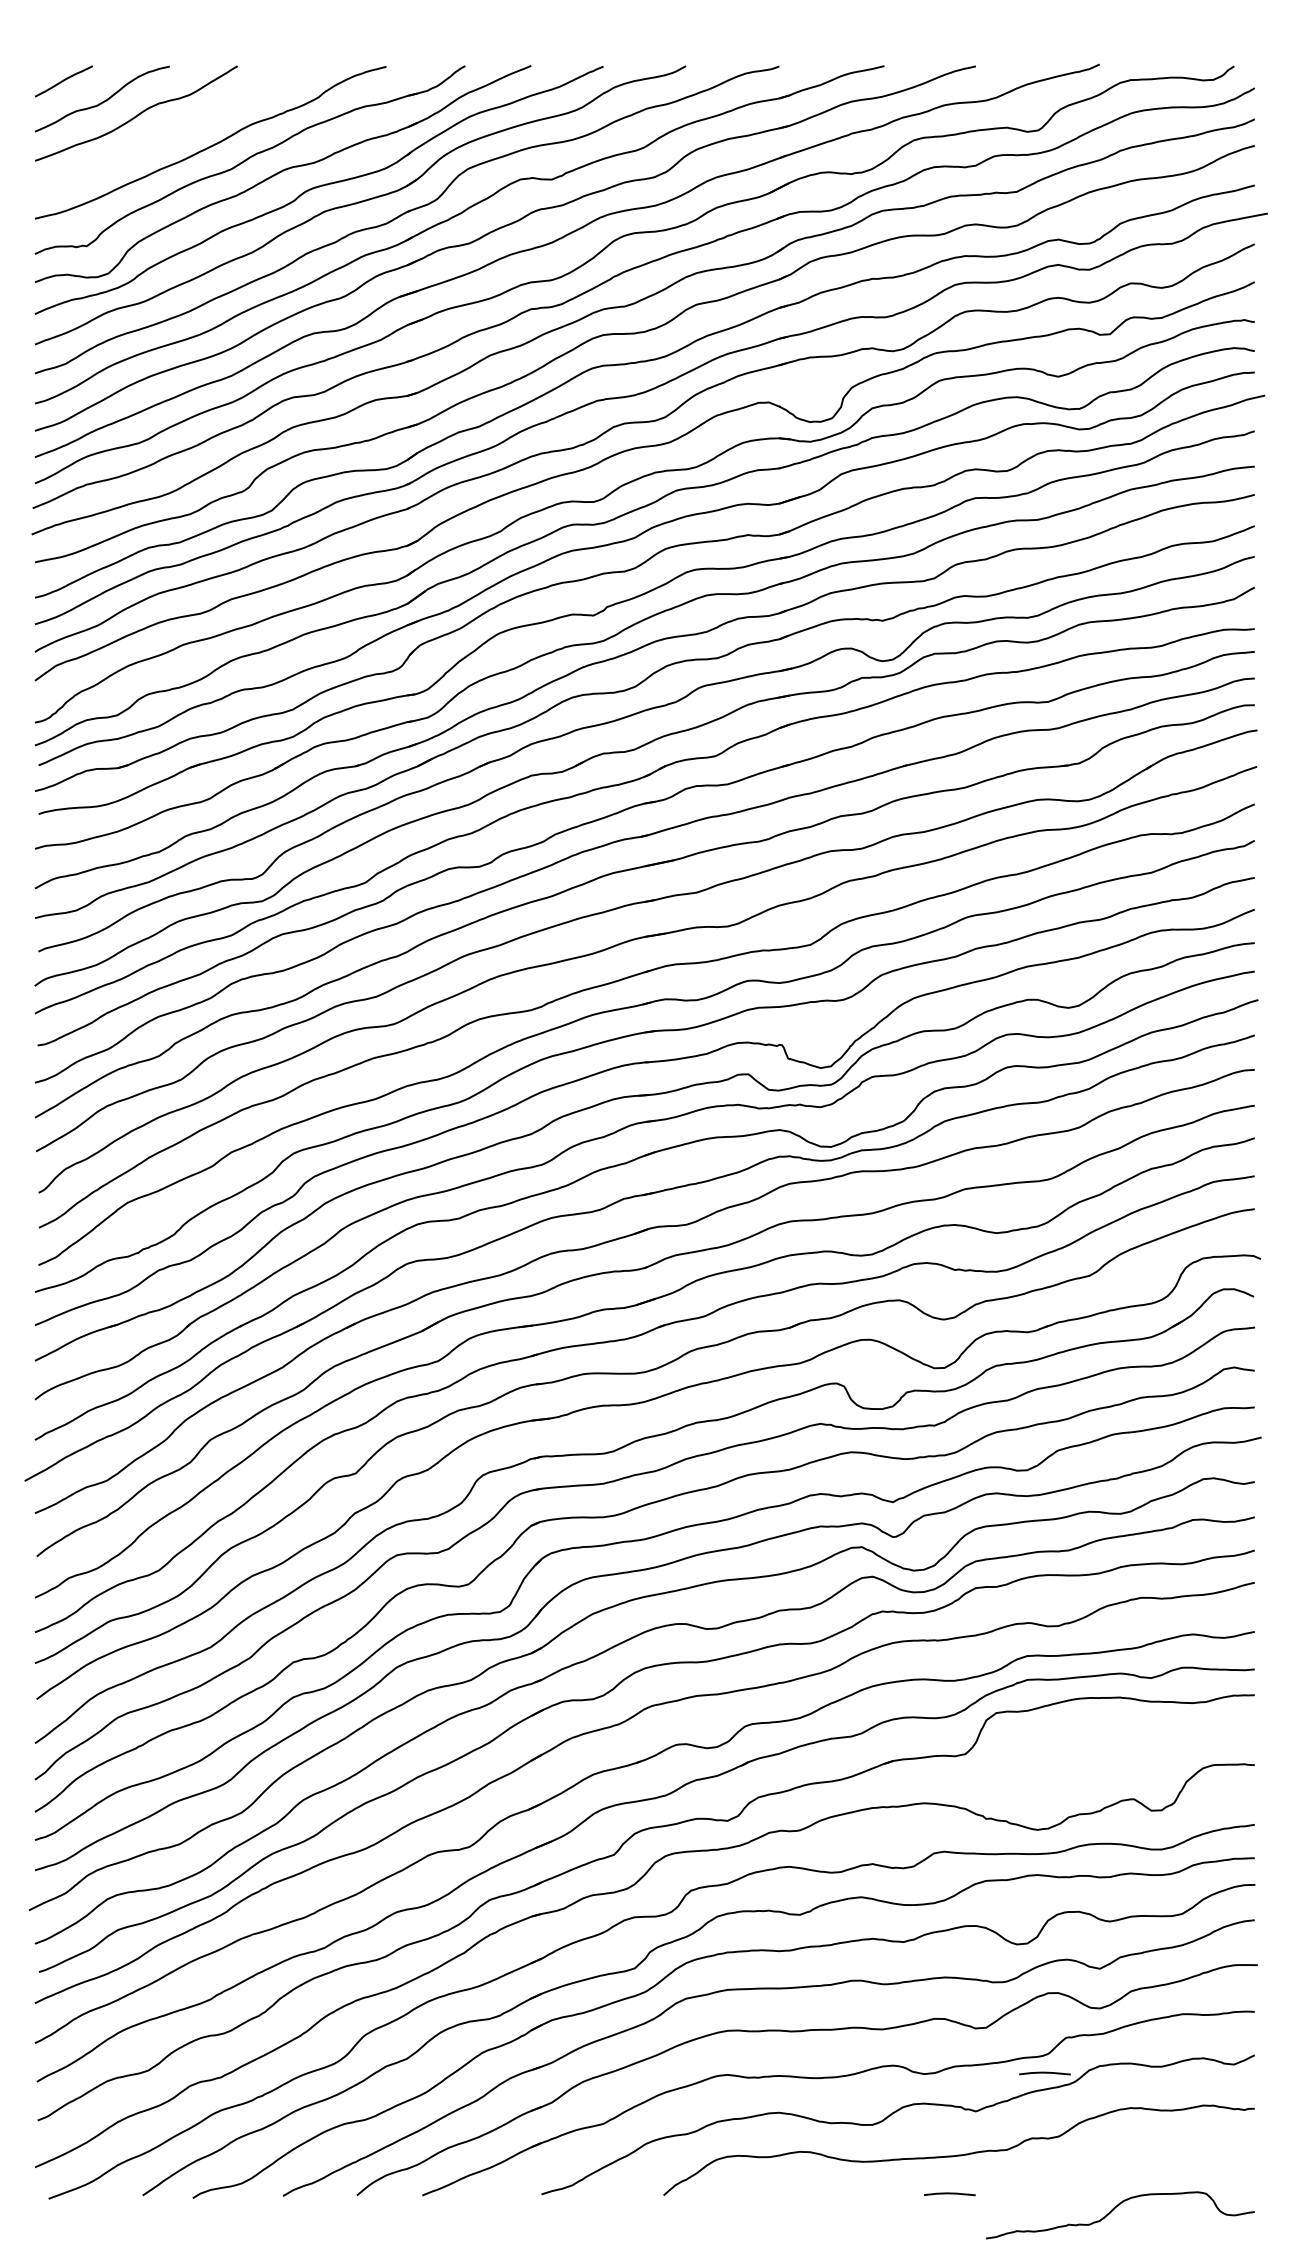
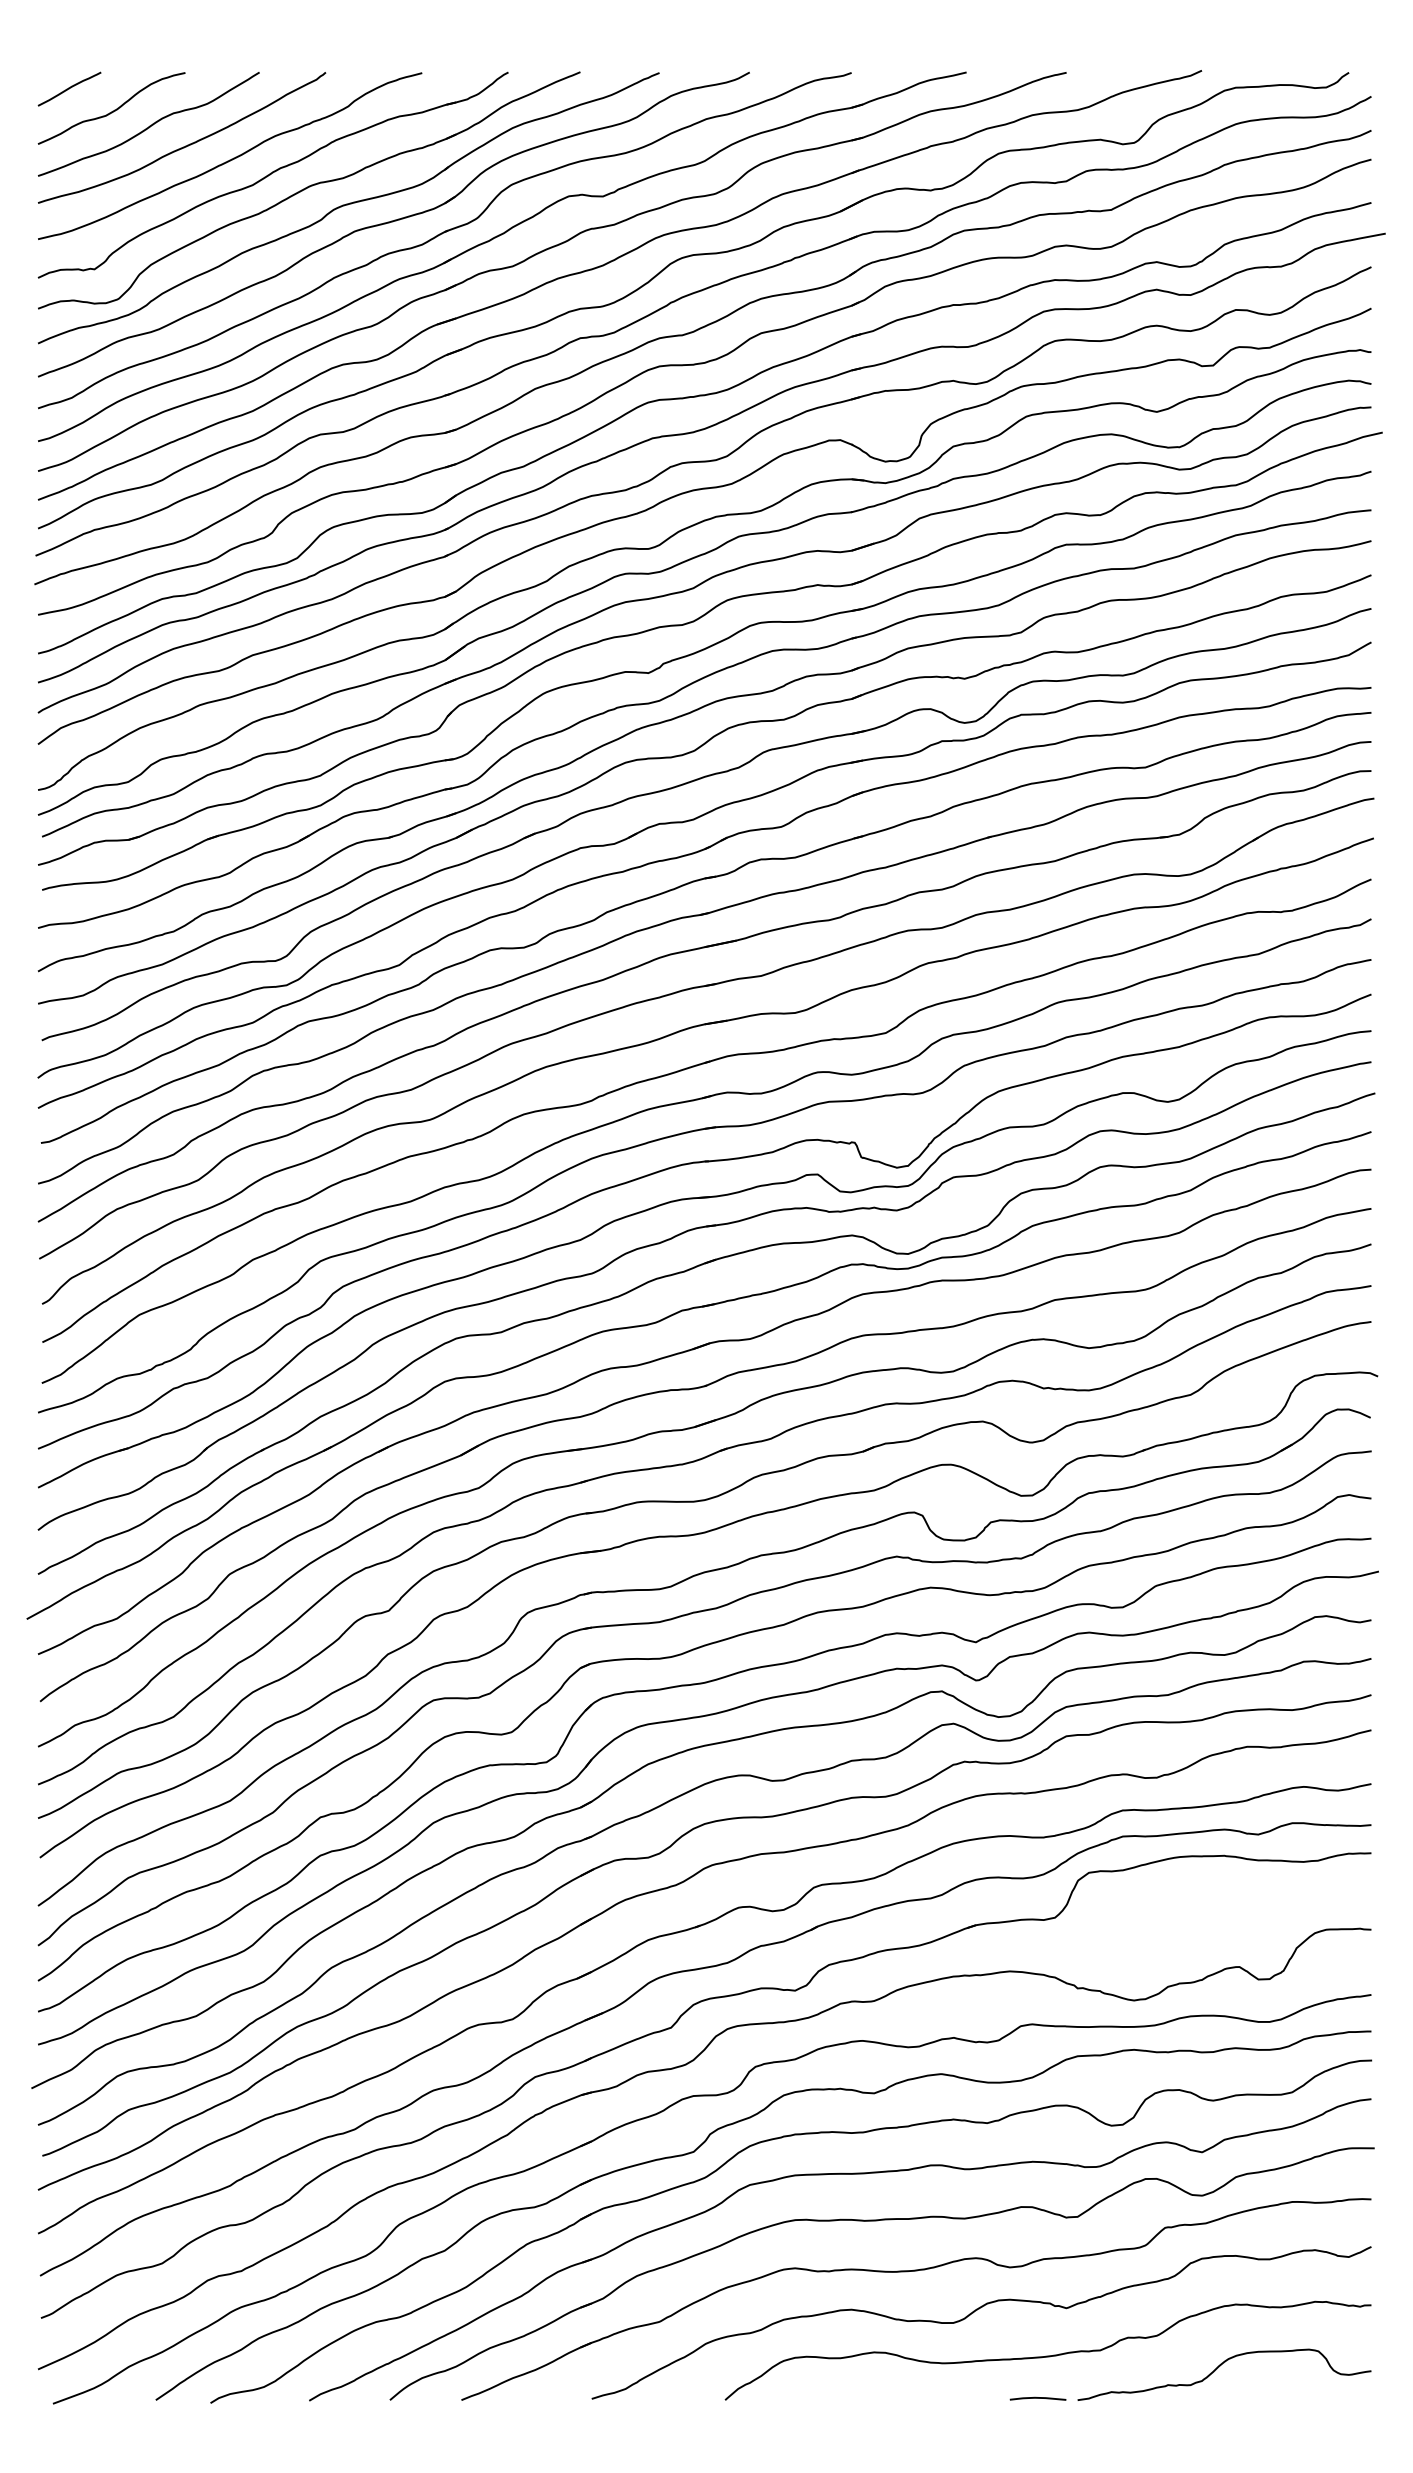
curve: (169, 132) -> (185, 145), added
line: (1044, 2073) -> (1141, 2266), removed
curve: (1114, 2209) -> (1218, 2368), moved

